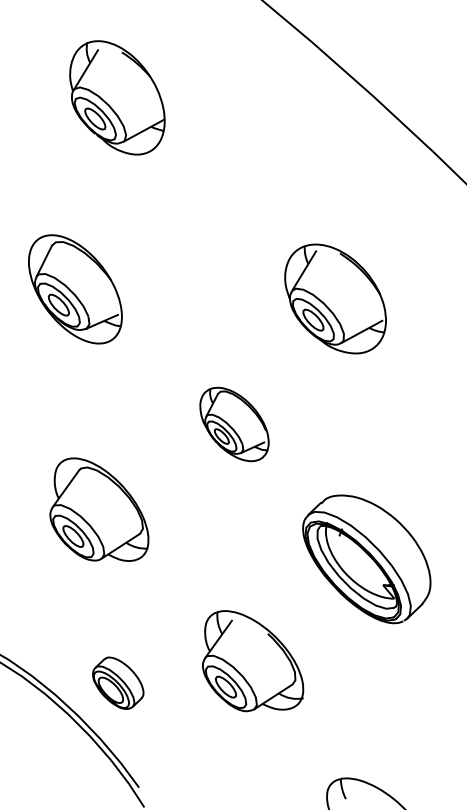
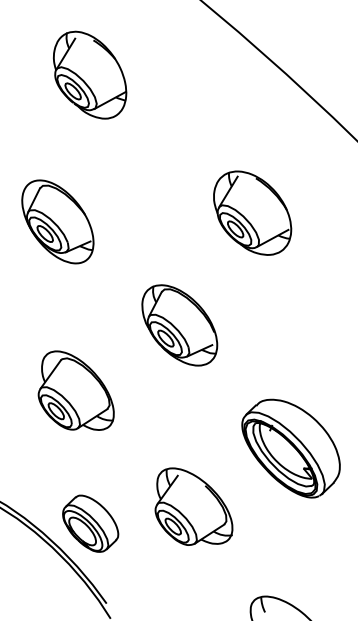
part: (335, 298) -> (252, 212), moved
part: (234, 424) -> (179, 325), size x1.43
part: (366, 559) -> (290, 448), moved
part: (118, 682) -> (90, 523), size x1.43

